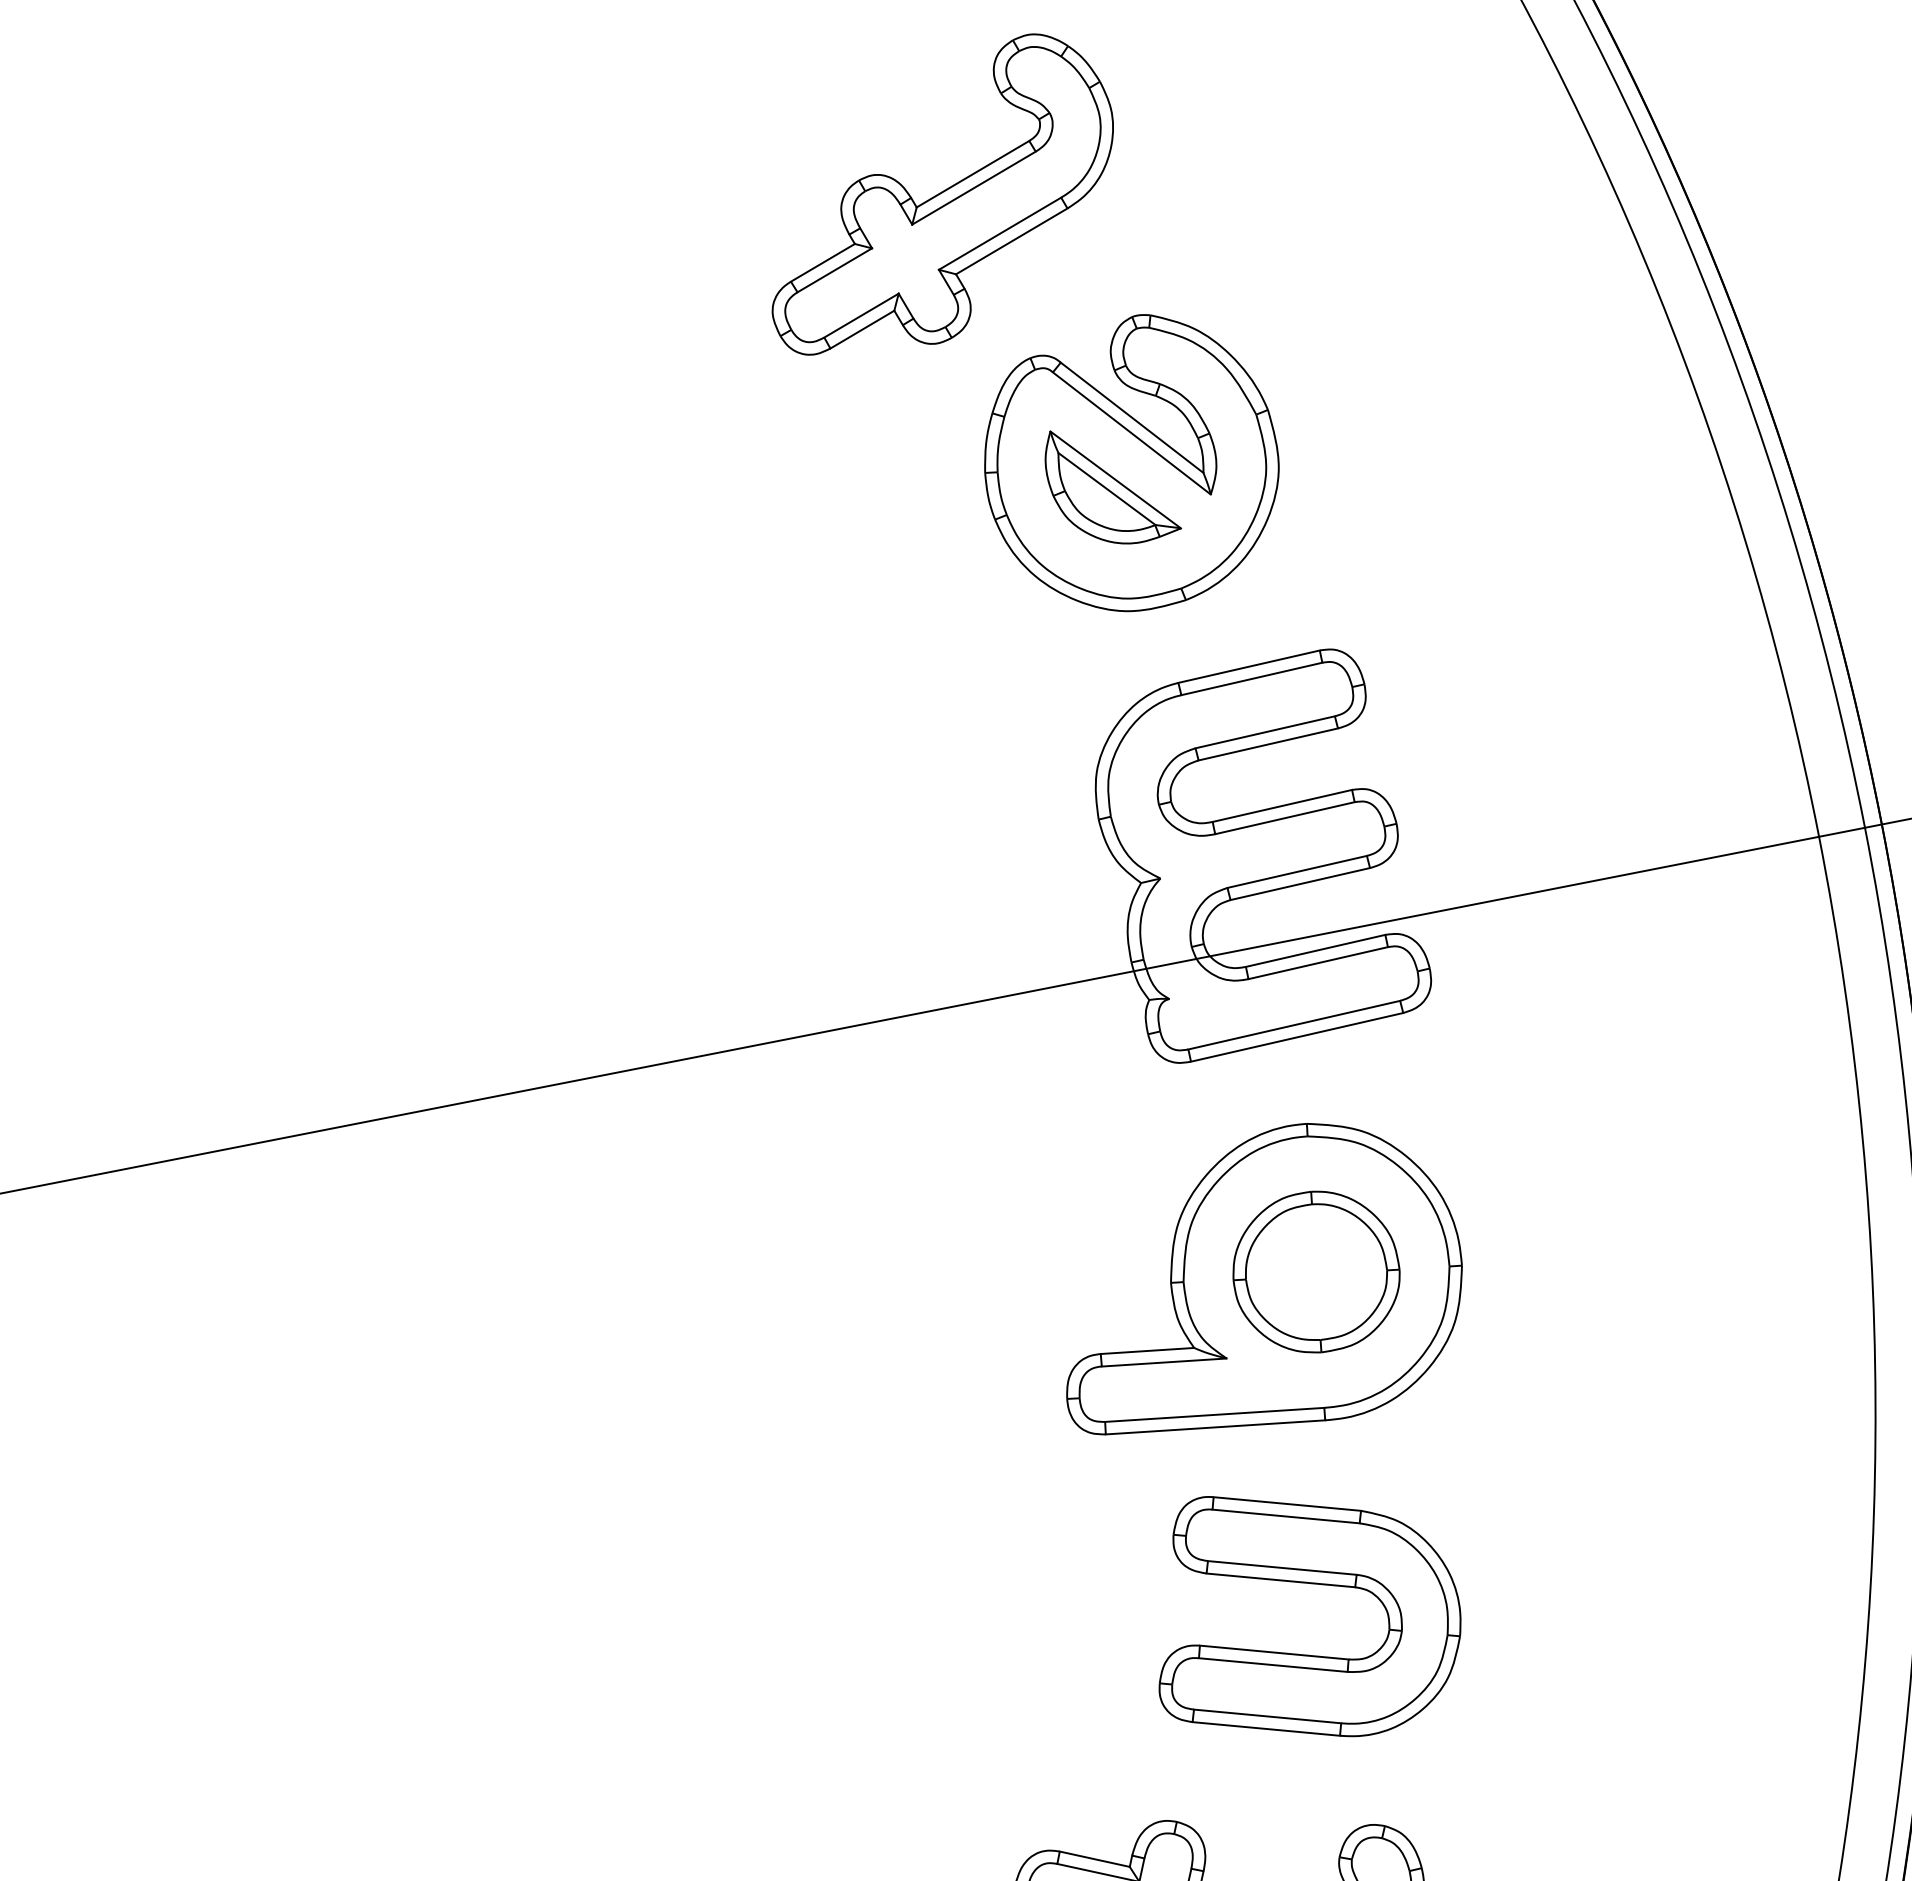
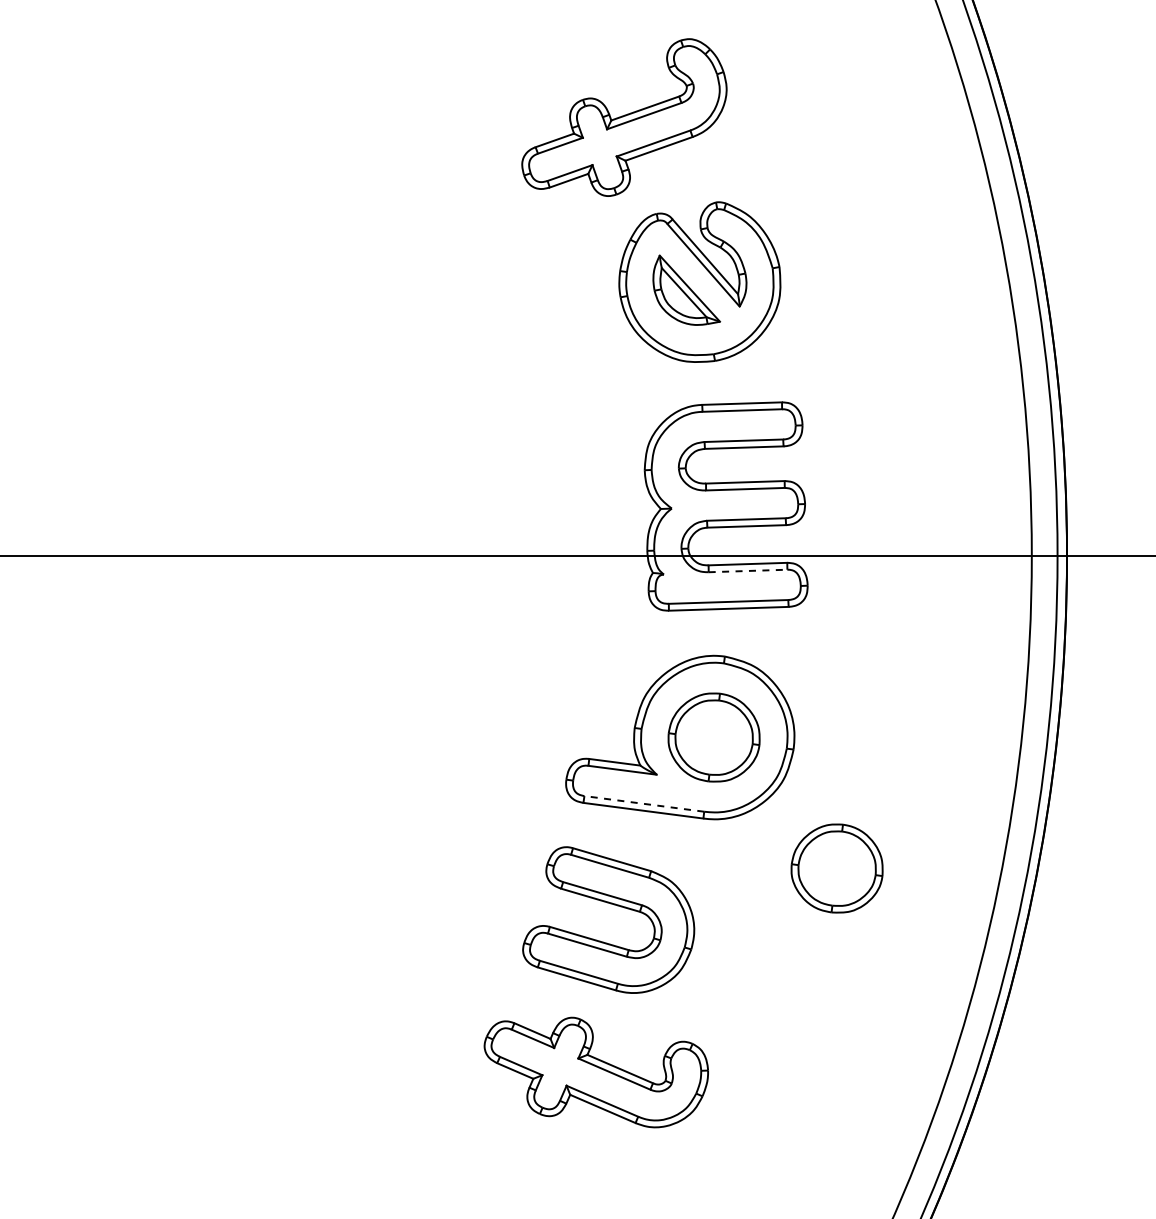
line: (1318, 962) -> (748, 570), solid -> dashed
line: (1213, 1414) -> (643, 803), solid -> dashed
part: (1580, 1462) -> (836, 868), added
part: (1300, 1584) -> (610, 904), moved

